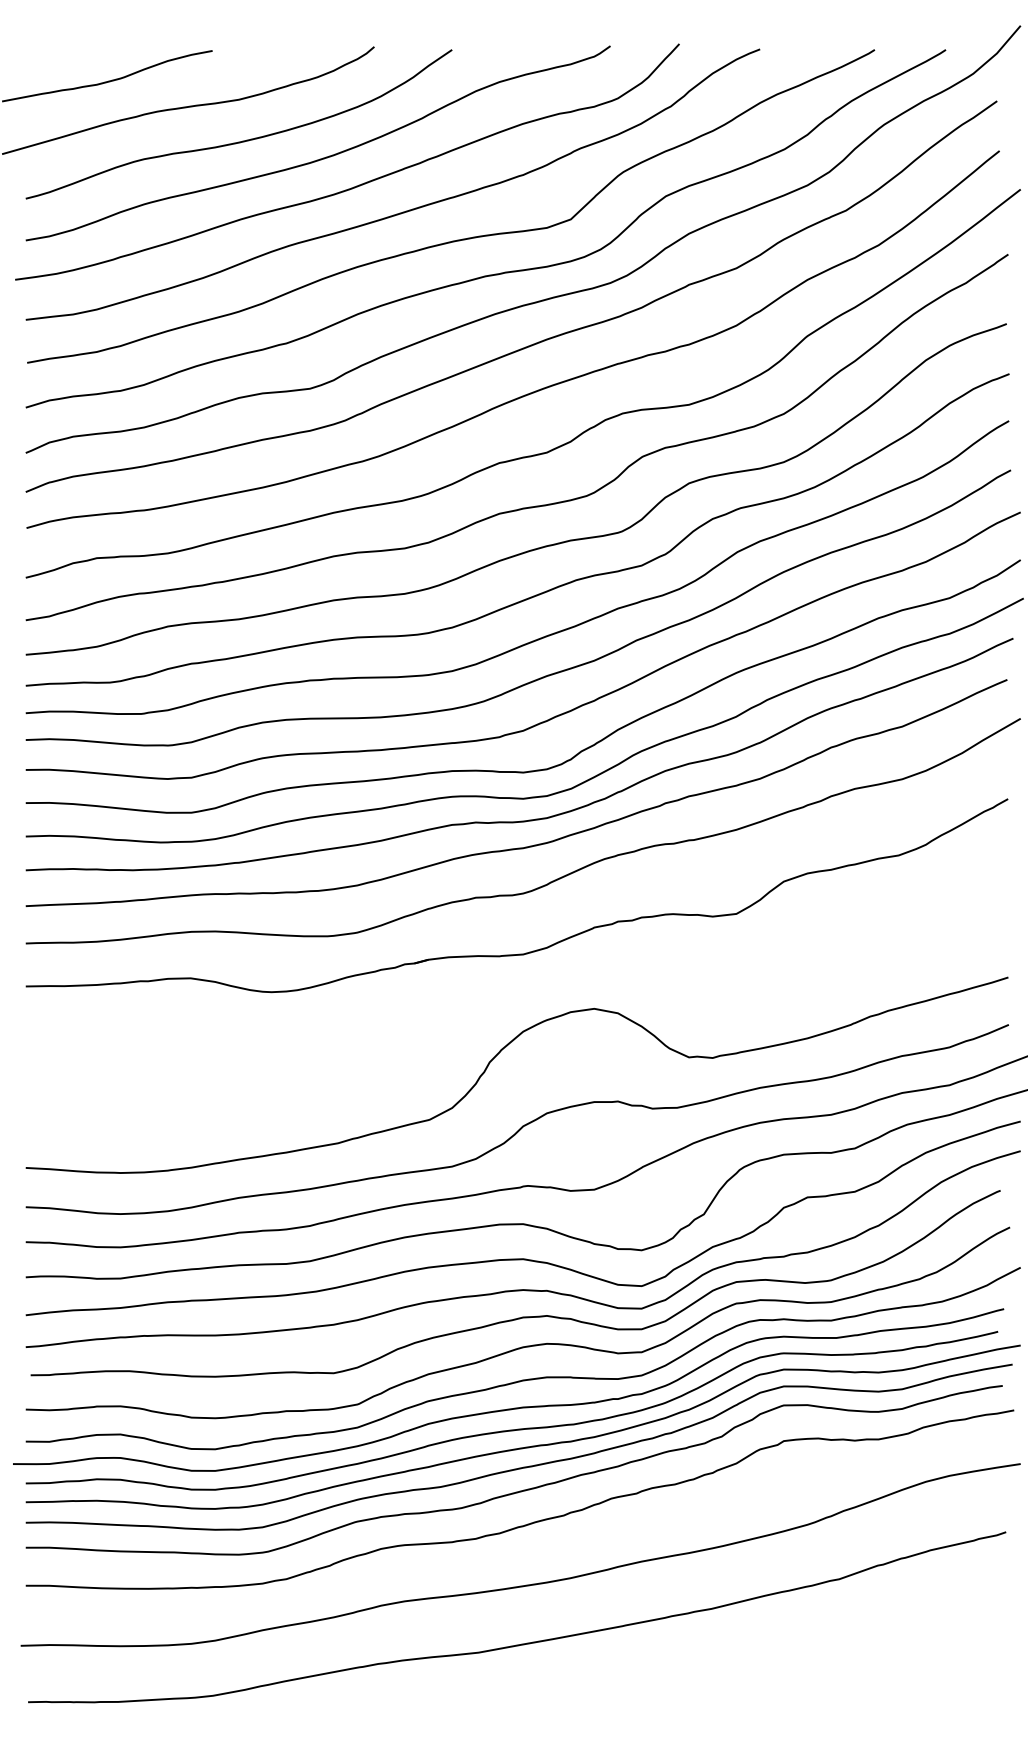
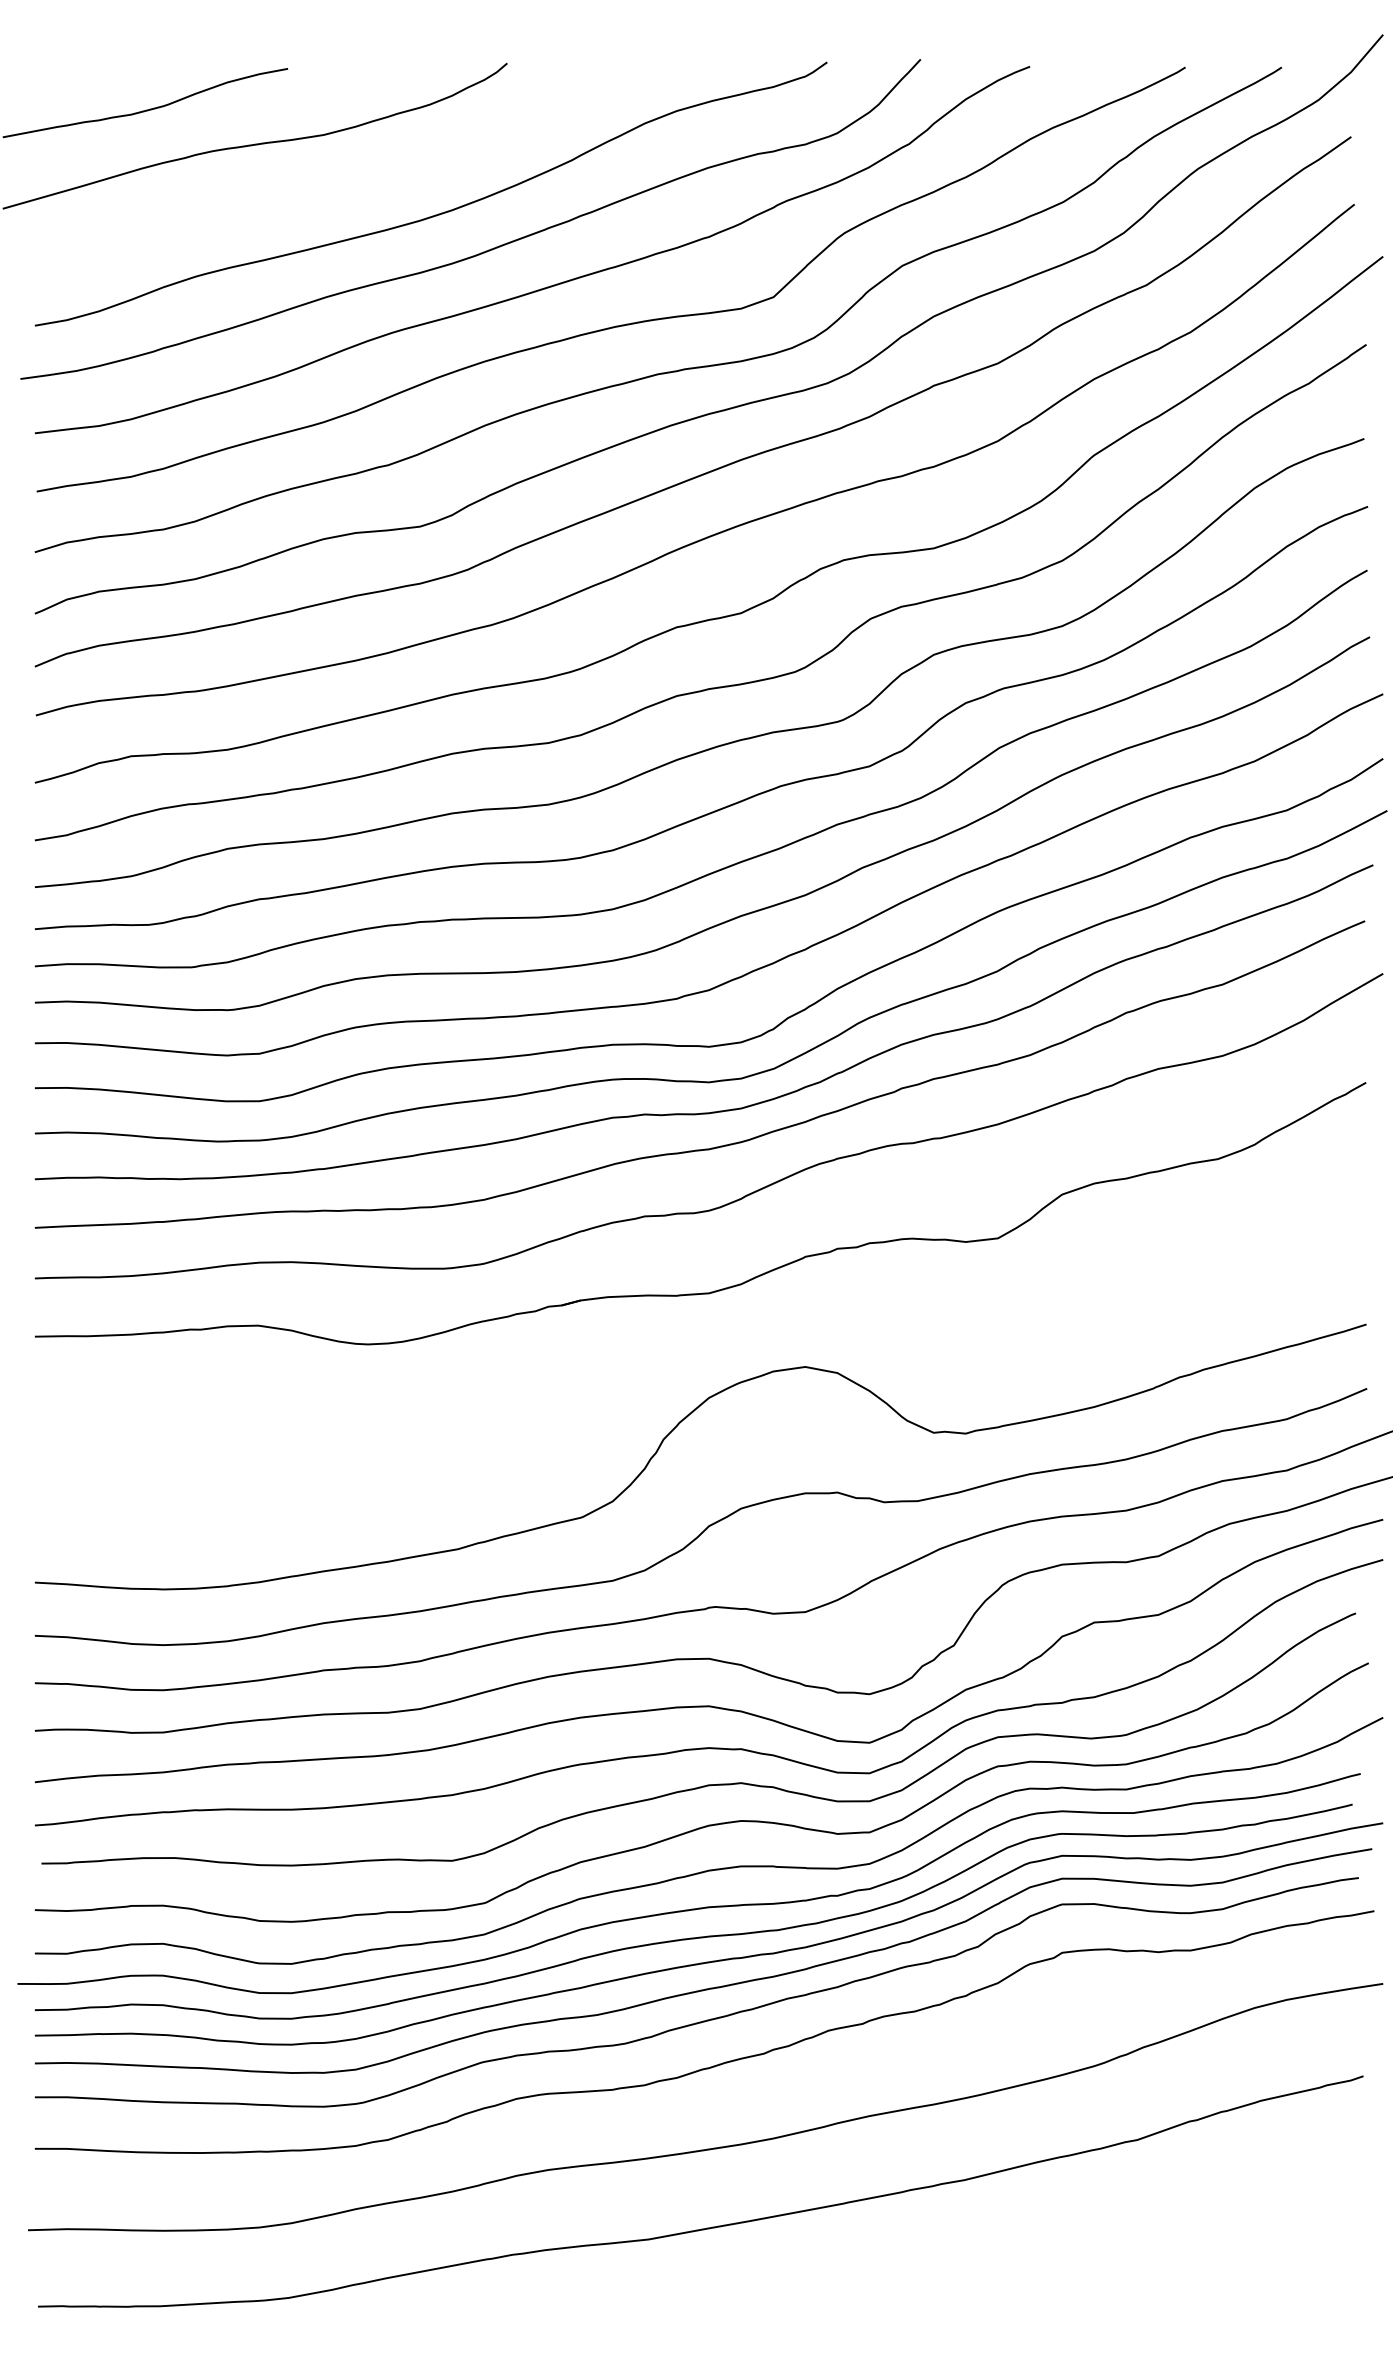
curve: (242, 140) -> (328, 190), removed

